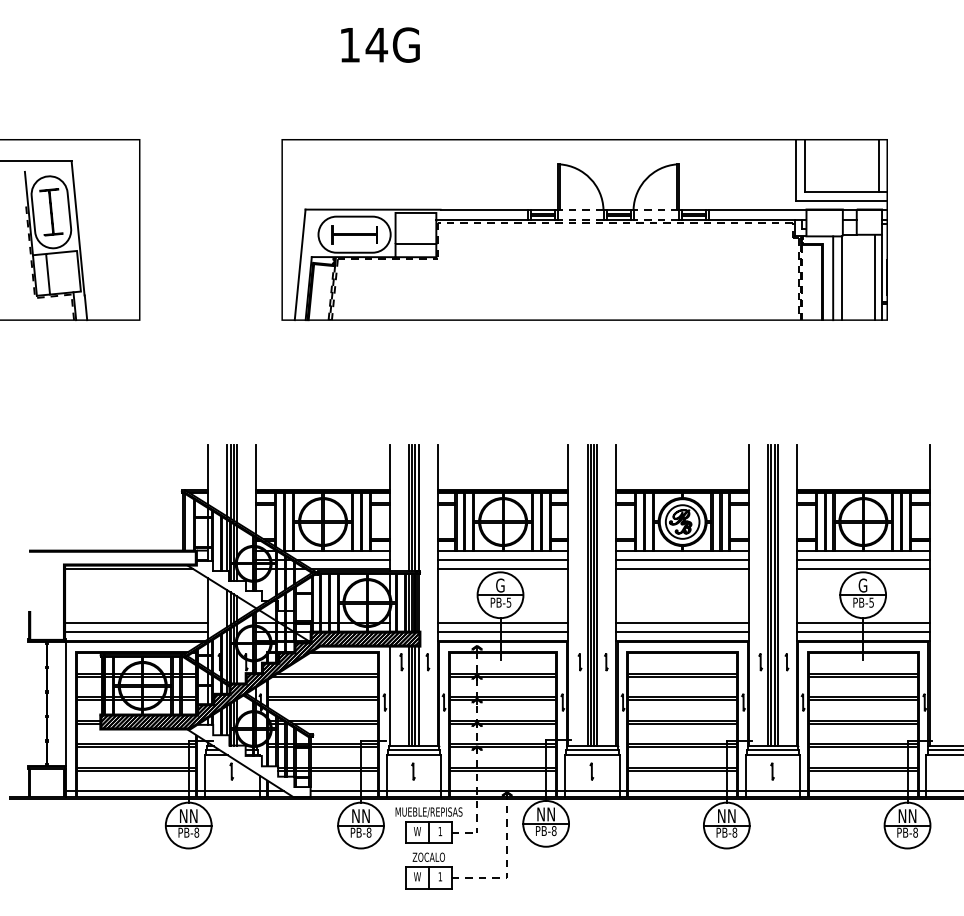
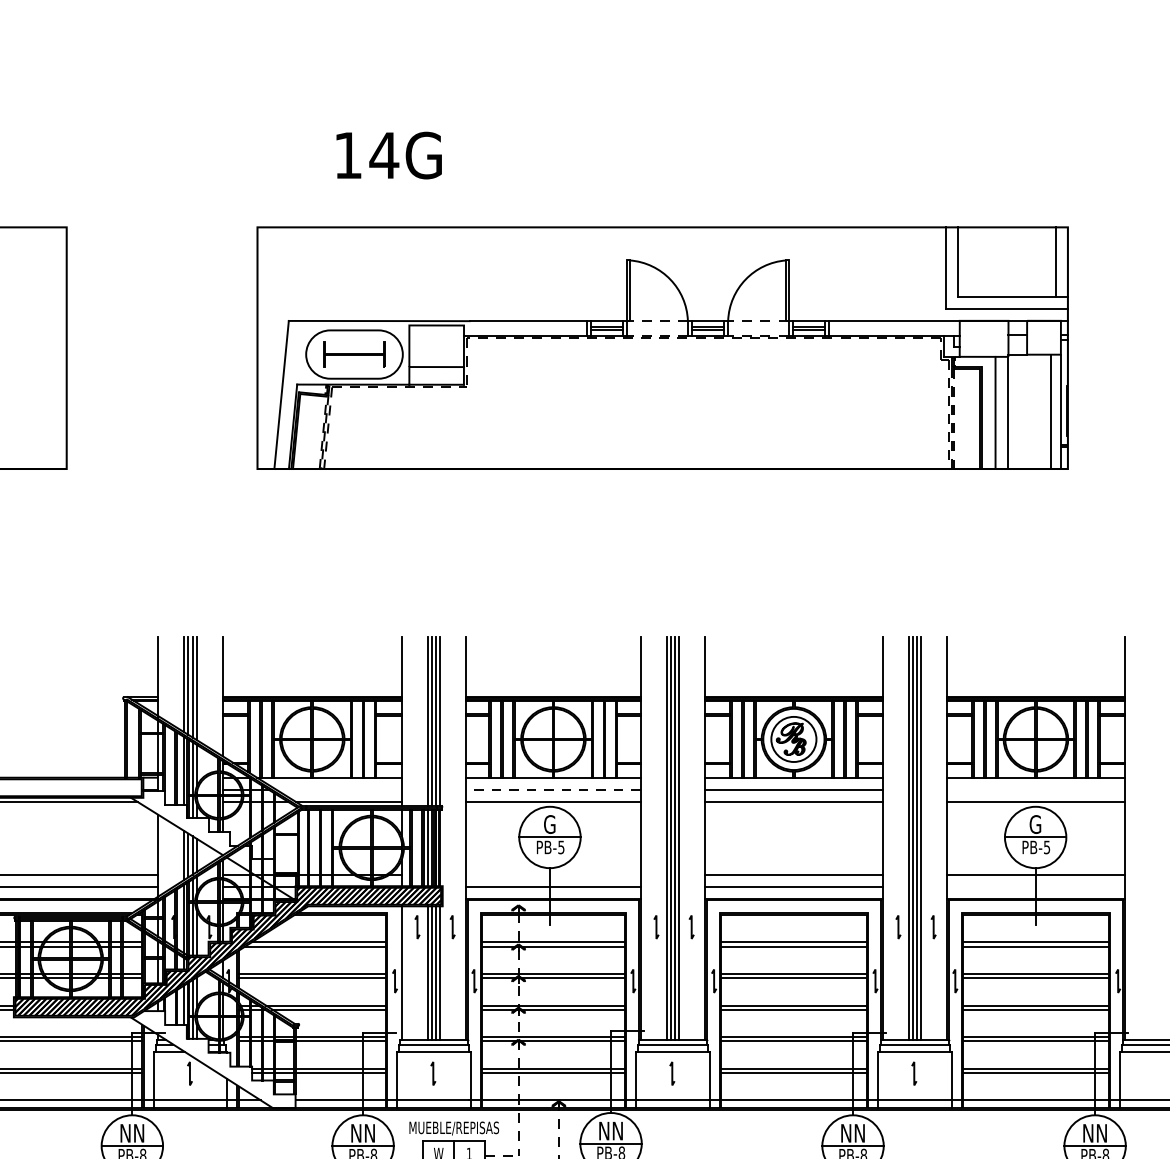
text: (380, 44) -> (389, 154), moved
line: (342, 559) -> (338, 789), removed
line: (502, 559) -> (552, 789), solid -> dashed
line: (863, 559) -> (1036, 789), removed
line: (502, 623) -> (552, 875), removed
line: (863, 632) -> (1036, 887), removed

